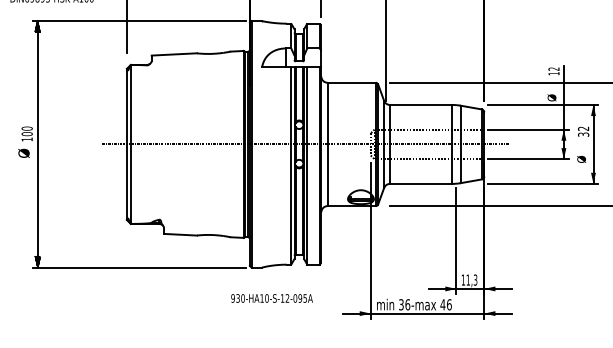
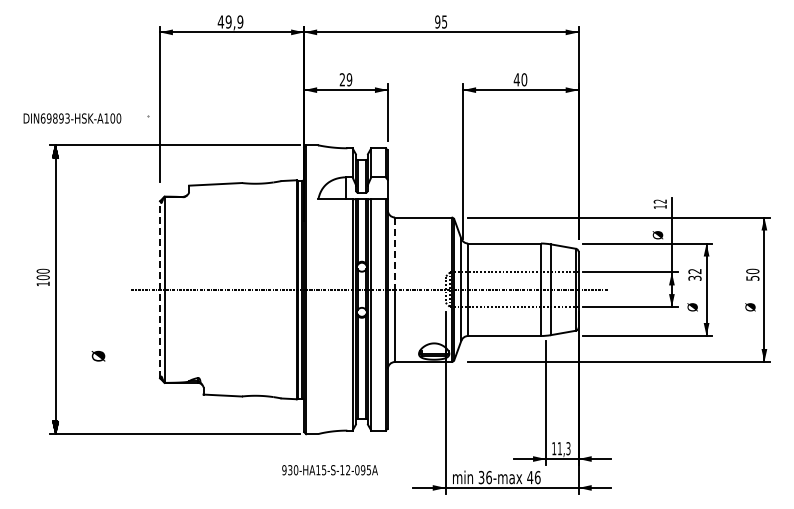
line: (327, 114) -> (395, 254), solid -> dashed
line: (126, 144) -> (159, 289), solid -> dashed
text: (24, 152) -> (98, 355), moved
text: (267, 298) -> (324, 470), 930-HA10-S-12-095A -> 930-HA15-S-12-095A

